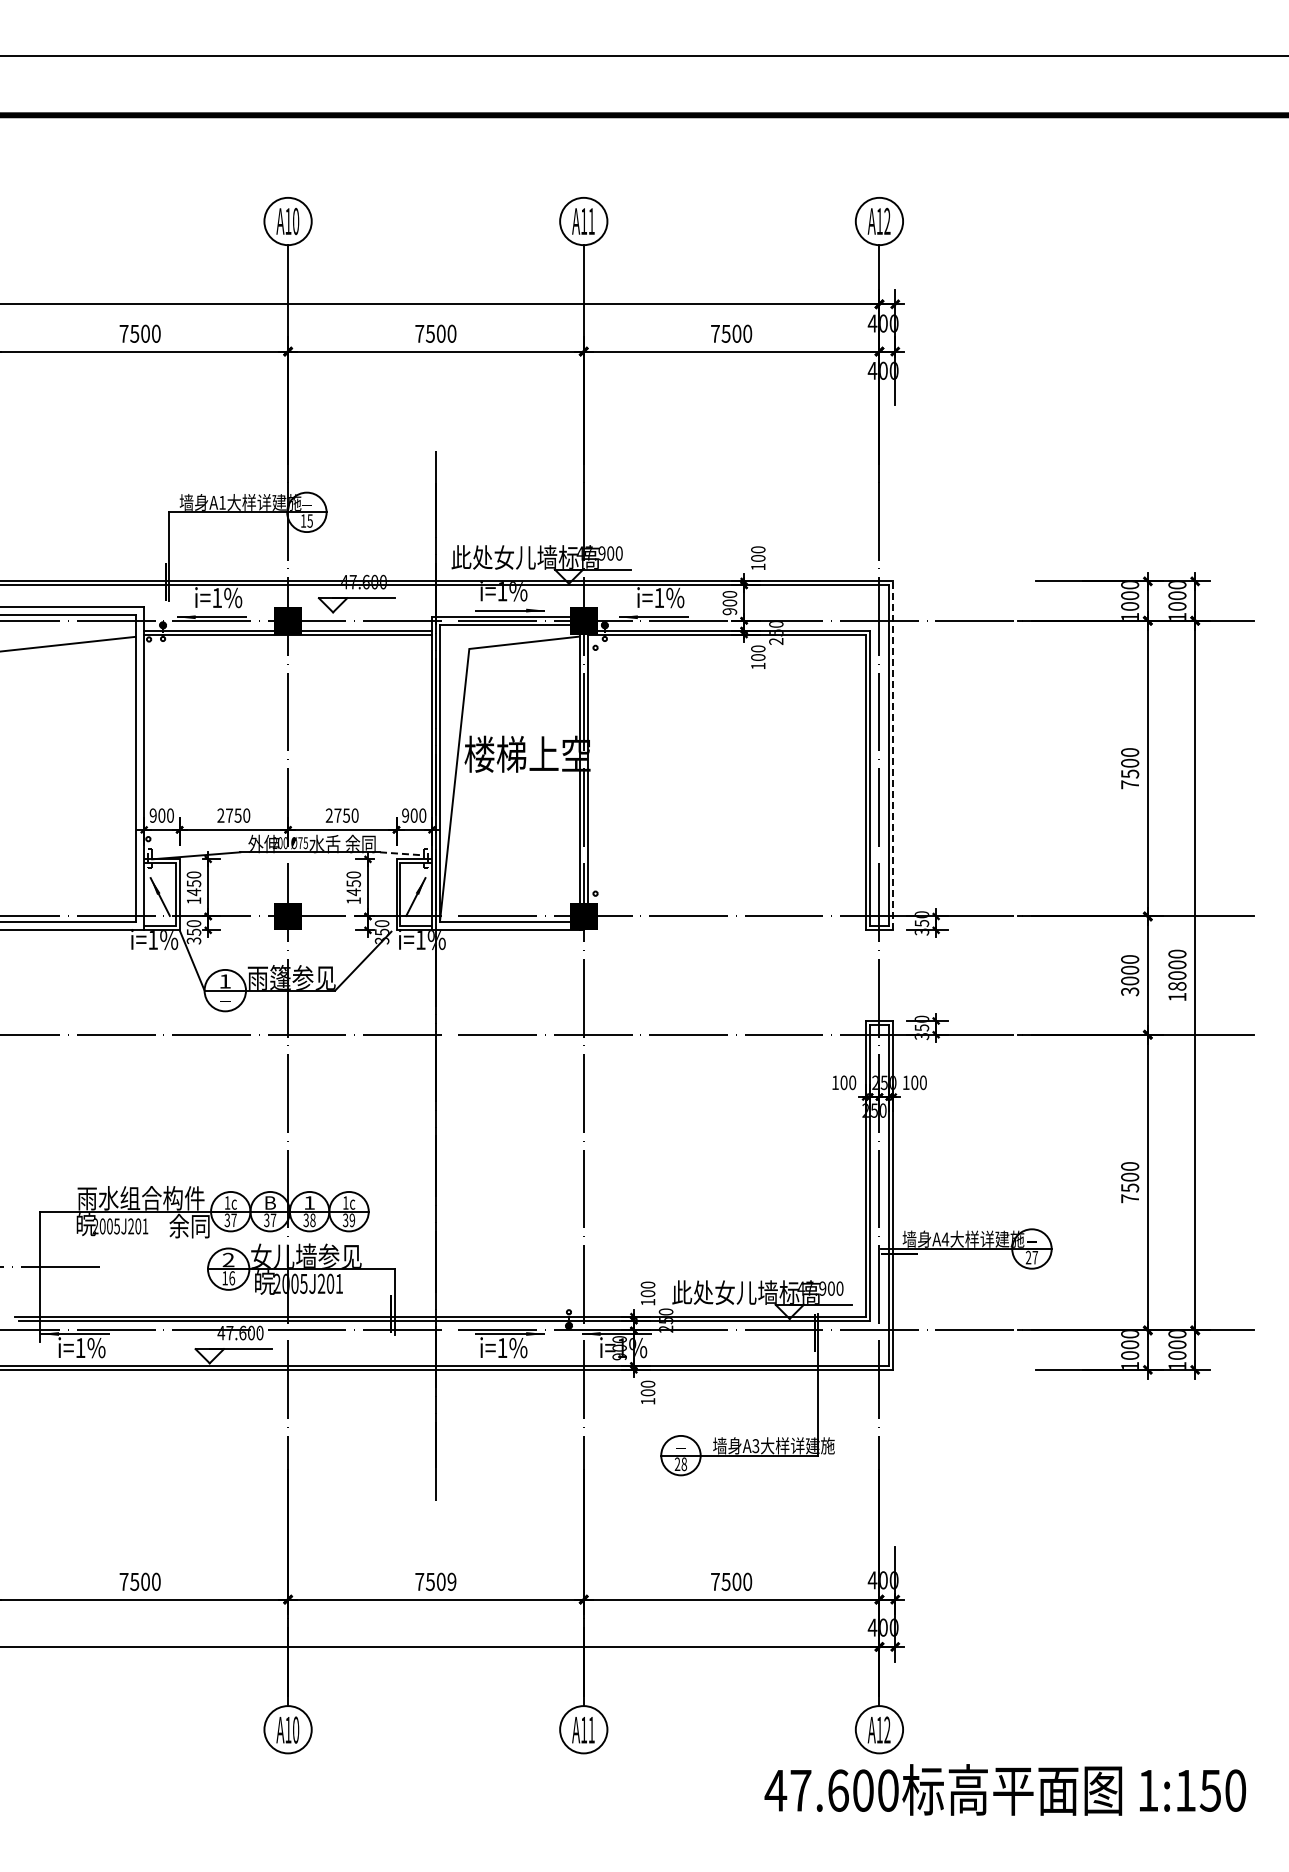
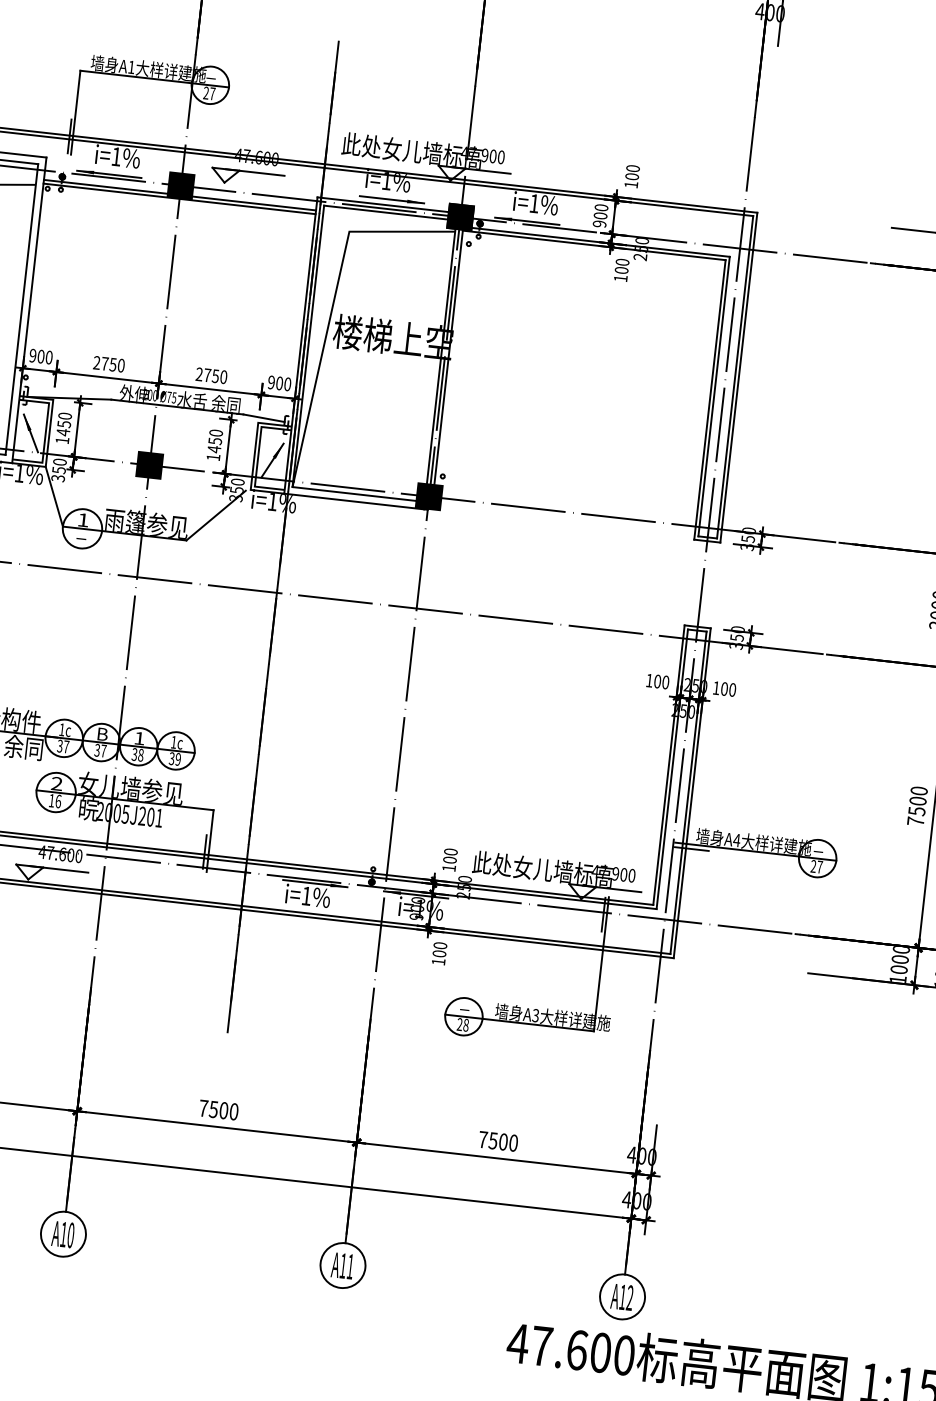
text: (306, 520) -> (209, 92), 15 -> 27
line: (893, 755) -> (739, 377), dashed -> solid
line: (402, 853) -> (264, 417), dashed -> solid
text: (451, 1581) -> (233, 1111), 7509 -> 7500

